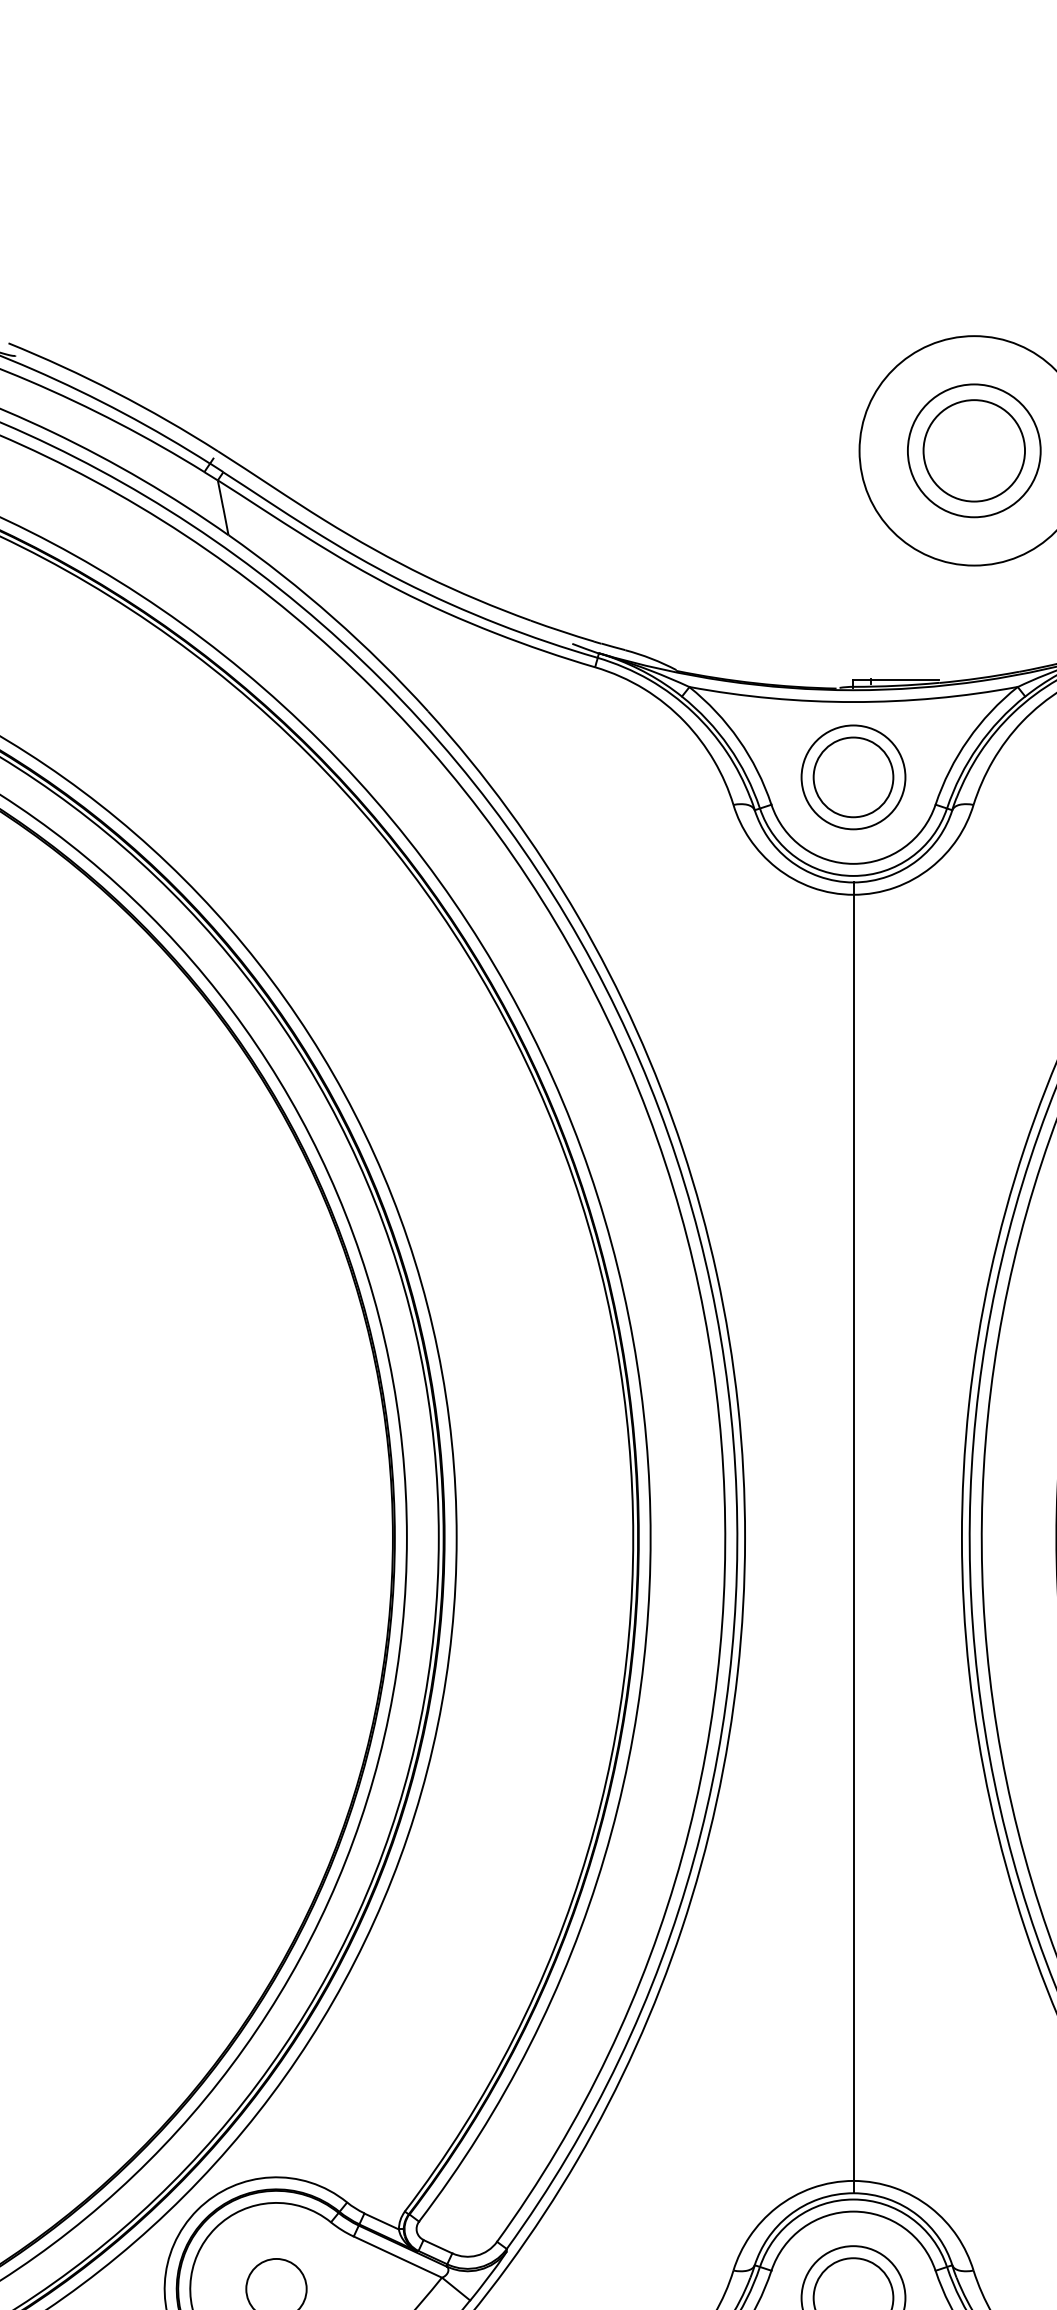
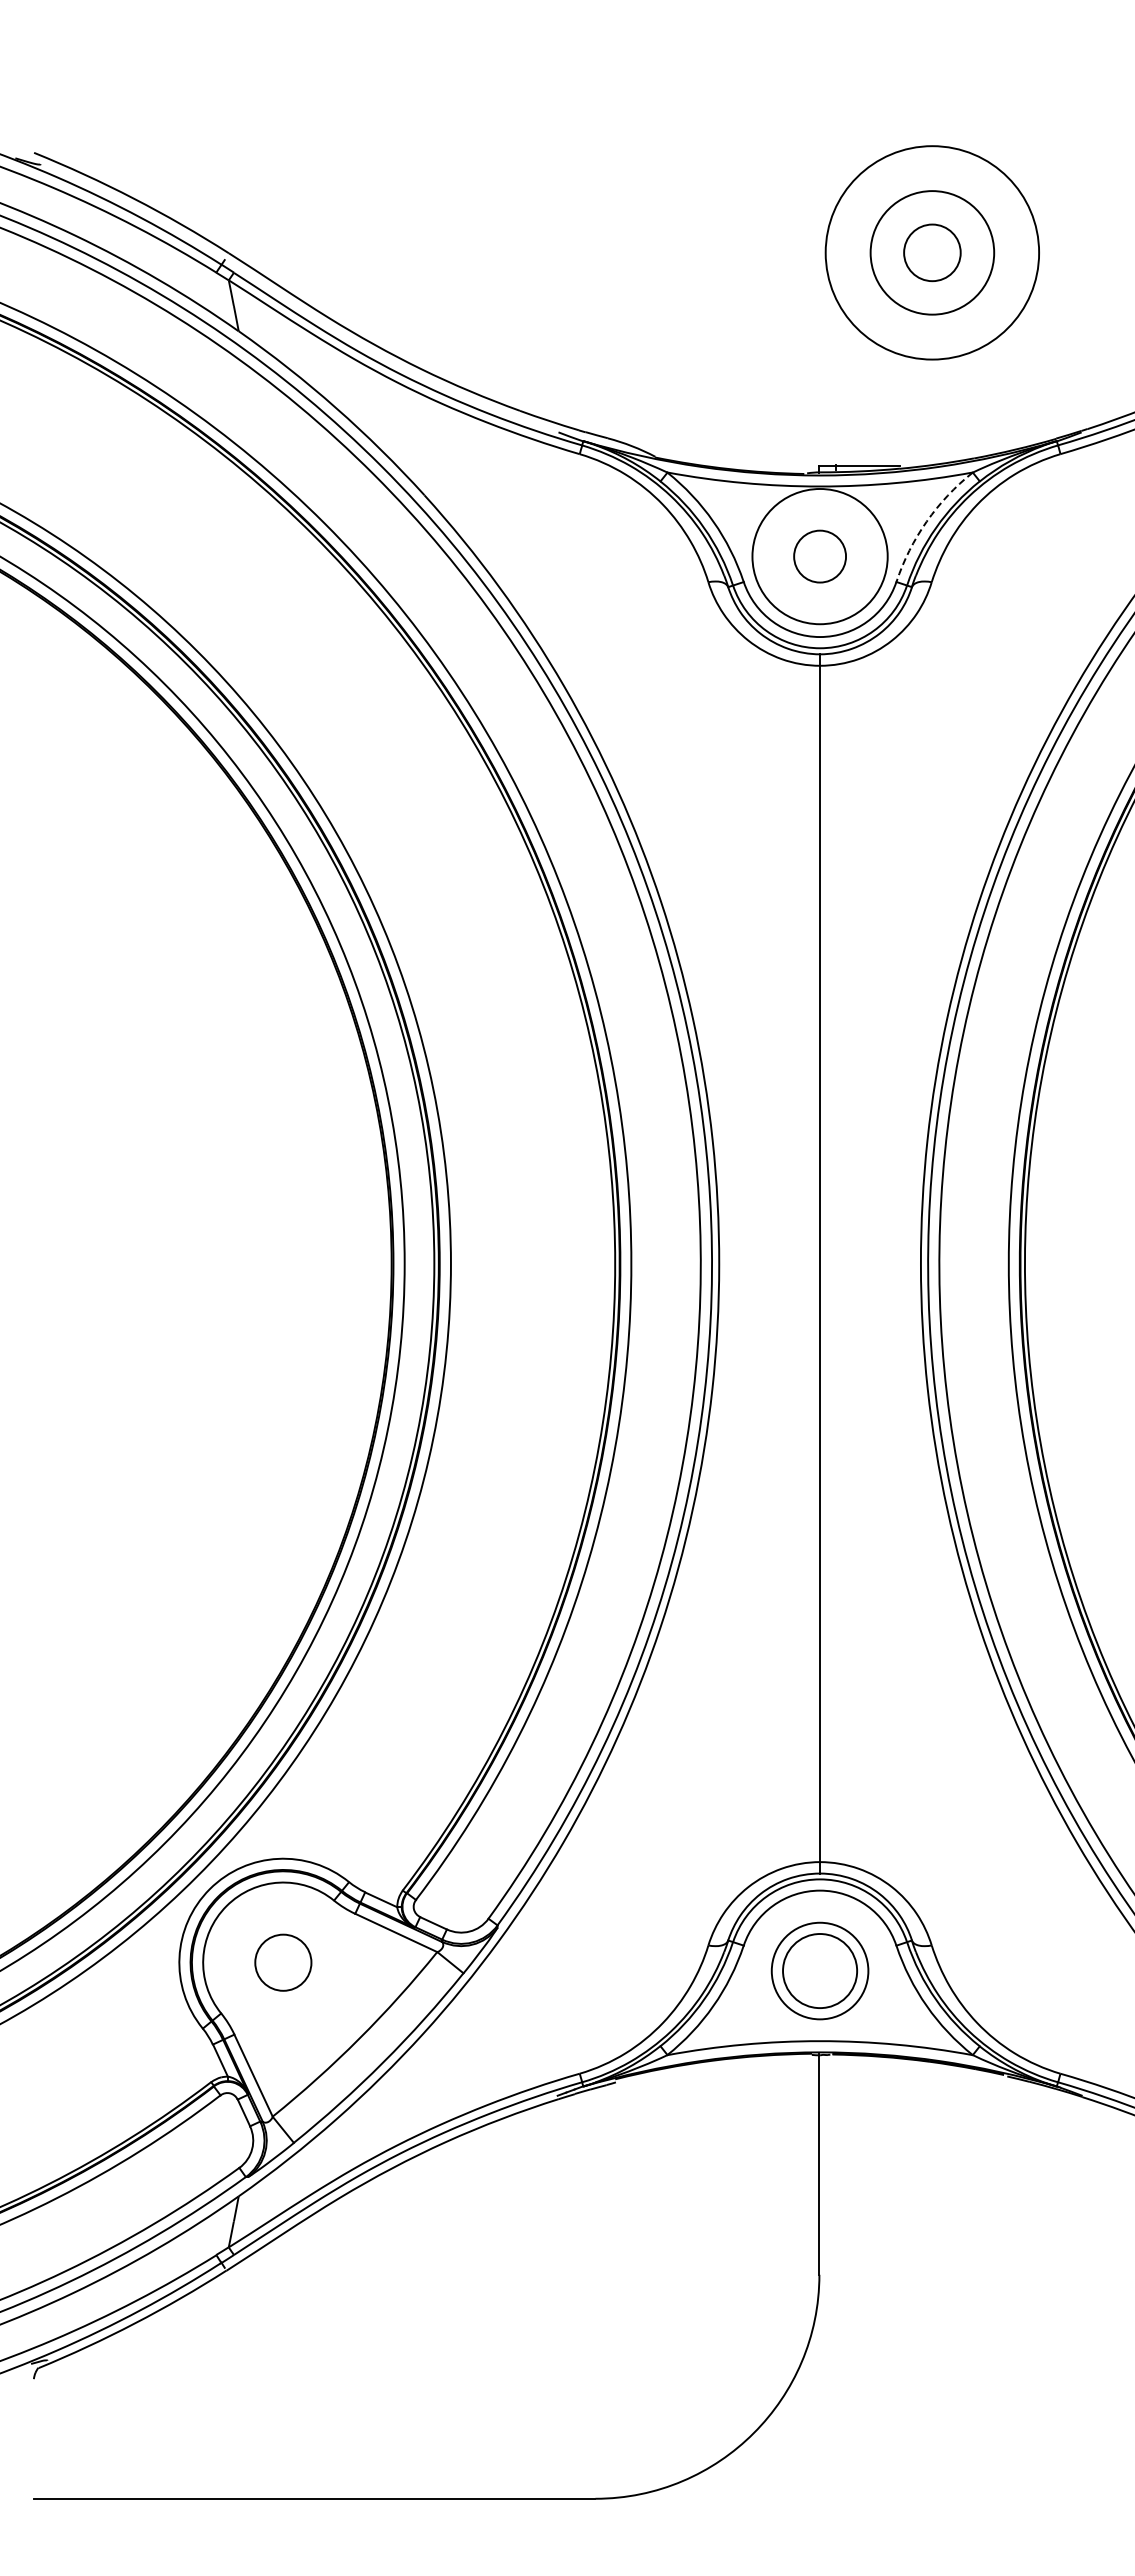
circle: (974, 450) -> (932, 252), size x0.6
arc: (967, 739) -> (926, 521), solid -> dashed
circle: (852, 777) -> (819, 556), size x1.4
circle: (853, 777) -> (820, 556), size x0.7

